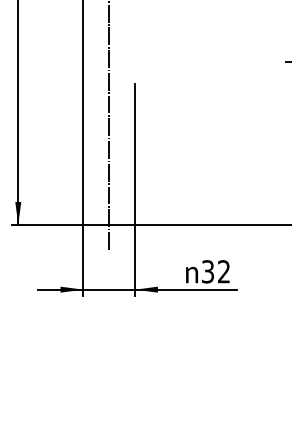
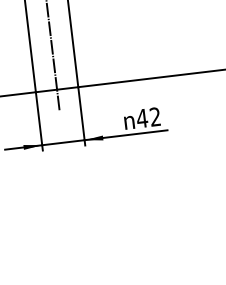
text: (207, 271) -> (141, 118), 32 -> 42

